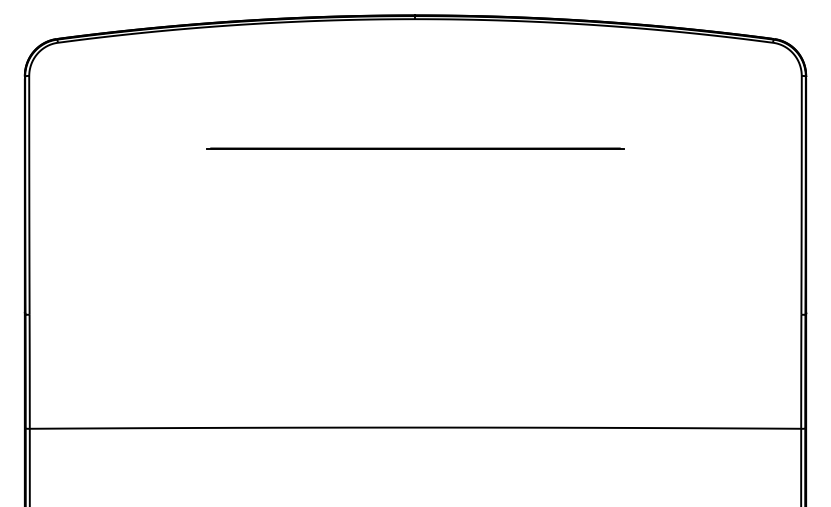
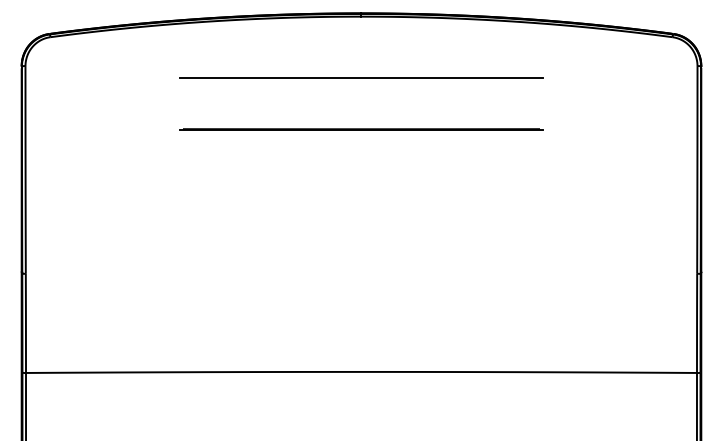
line: (415, 89) -> (361, 77), added

